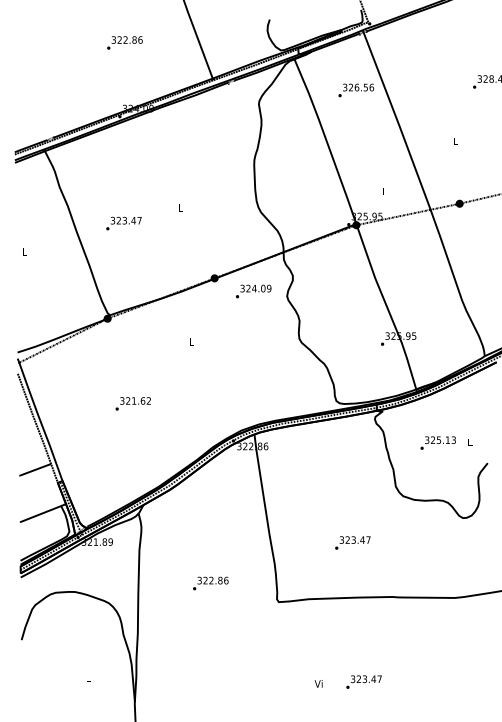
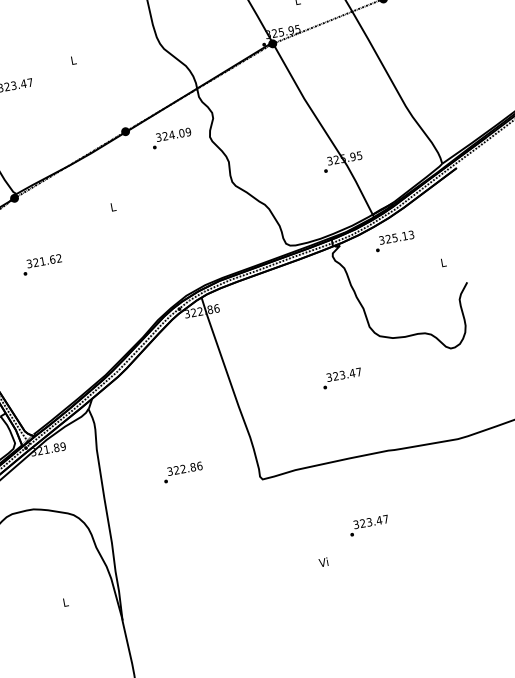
text: (132, 403) -> (41, 264), moved
text: (437, 442) -> (393, 240), moved
text: (352, 542) -> (341, 378), moved
text: (363, 681) -> (368, 525), moved

